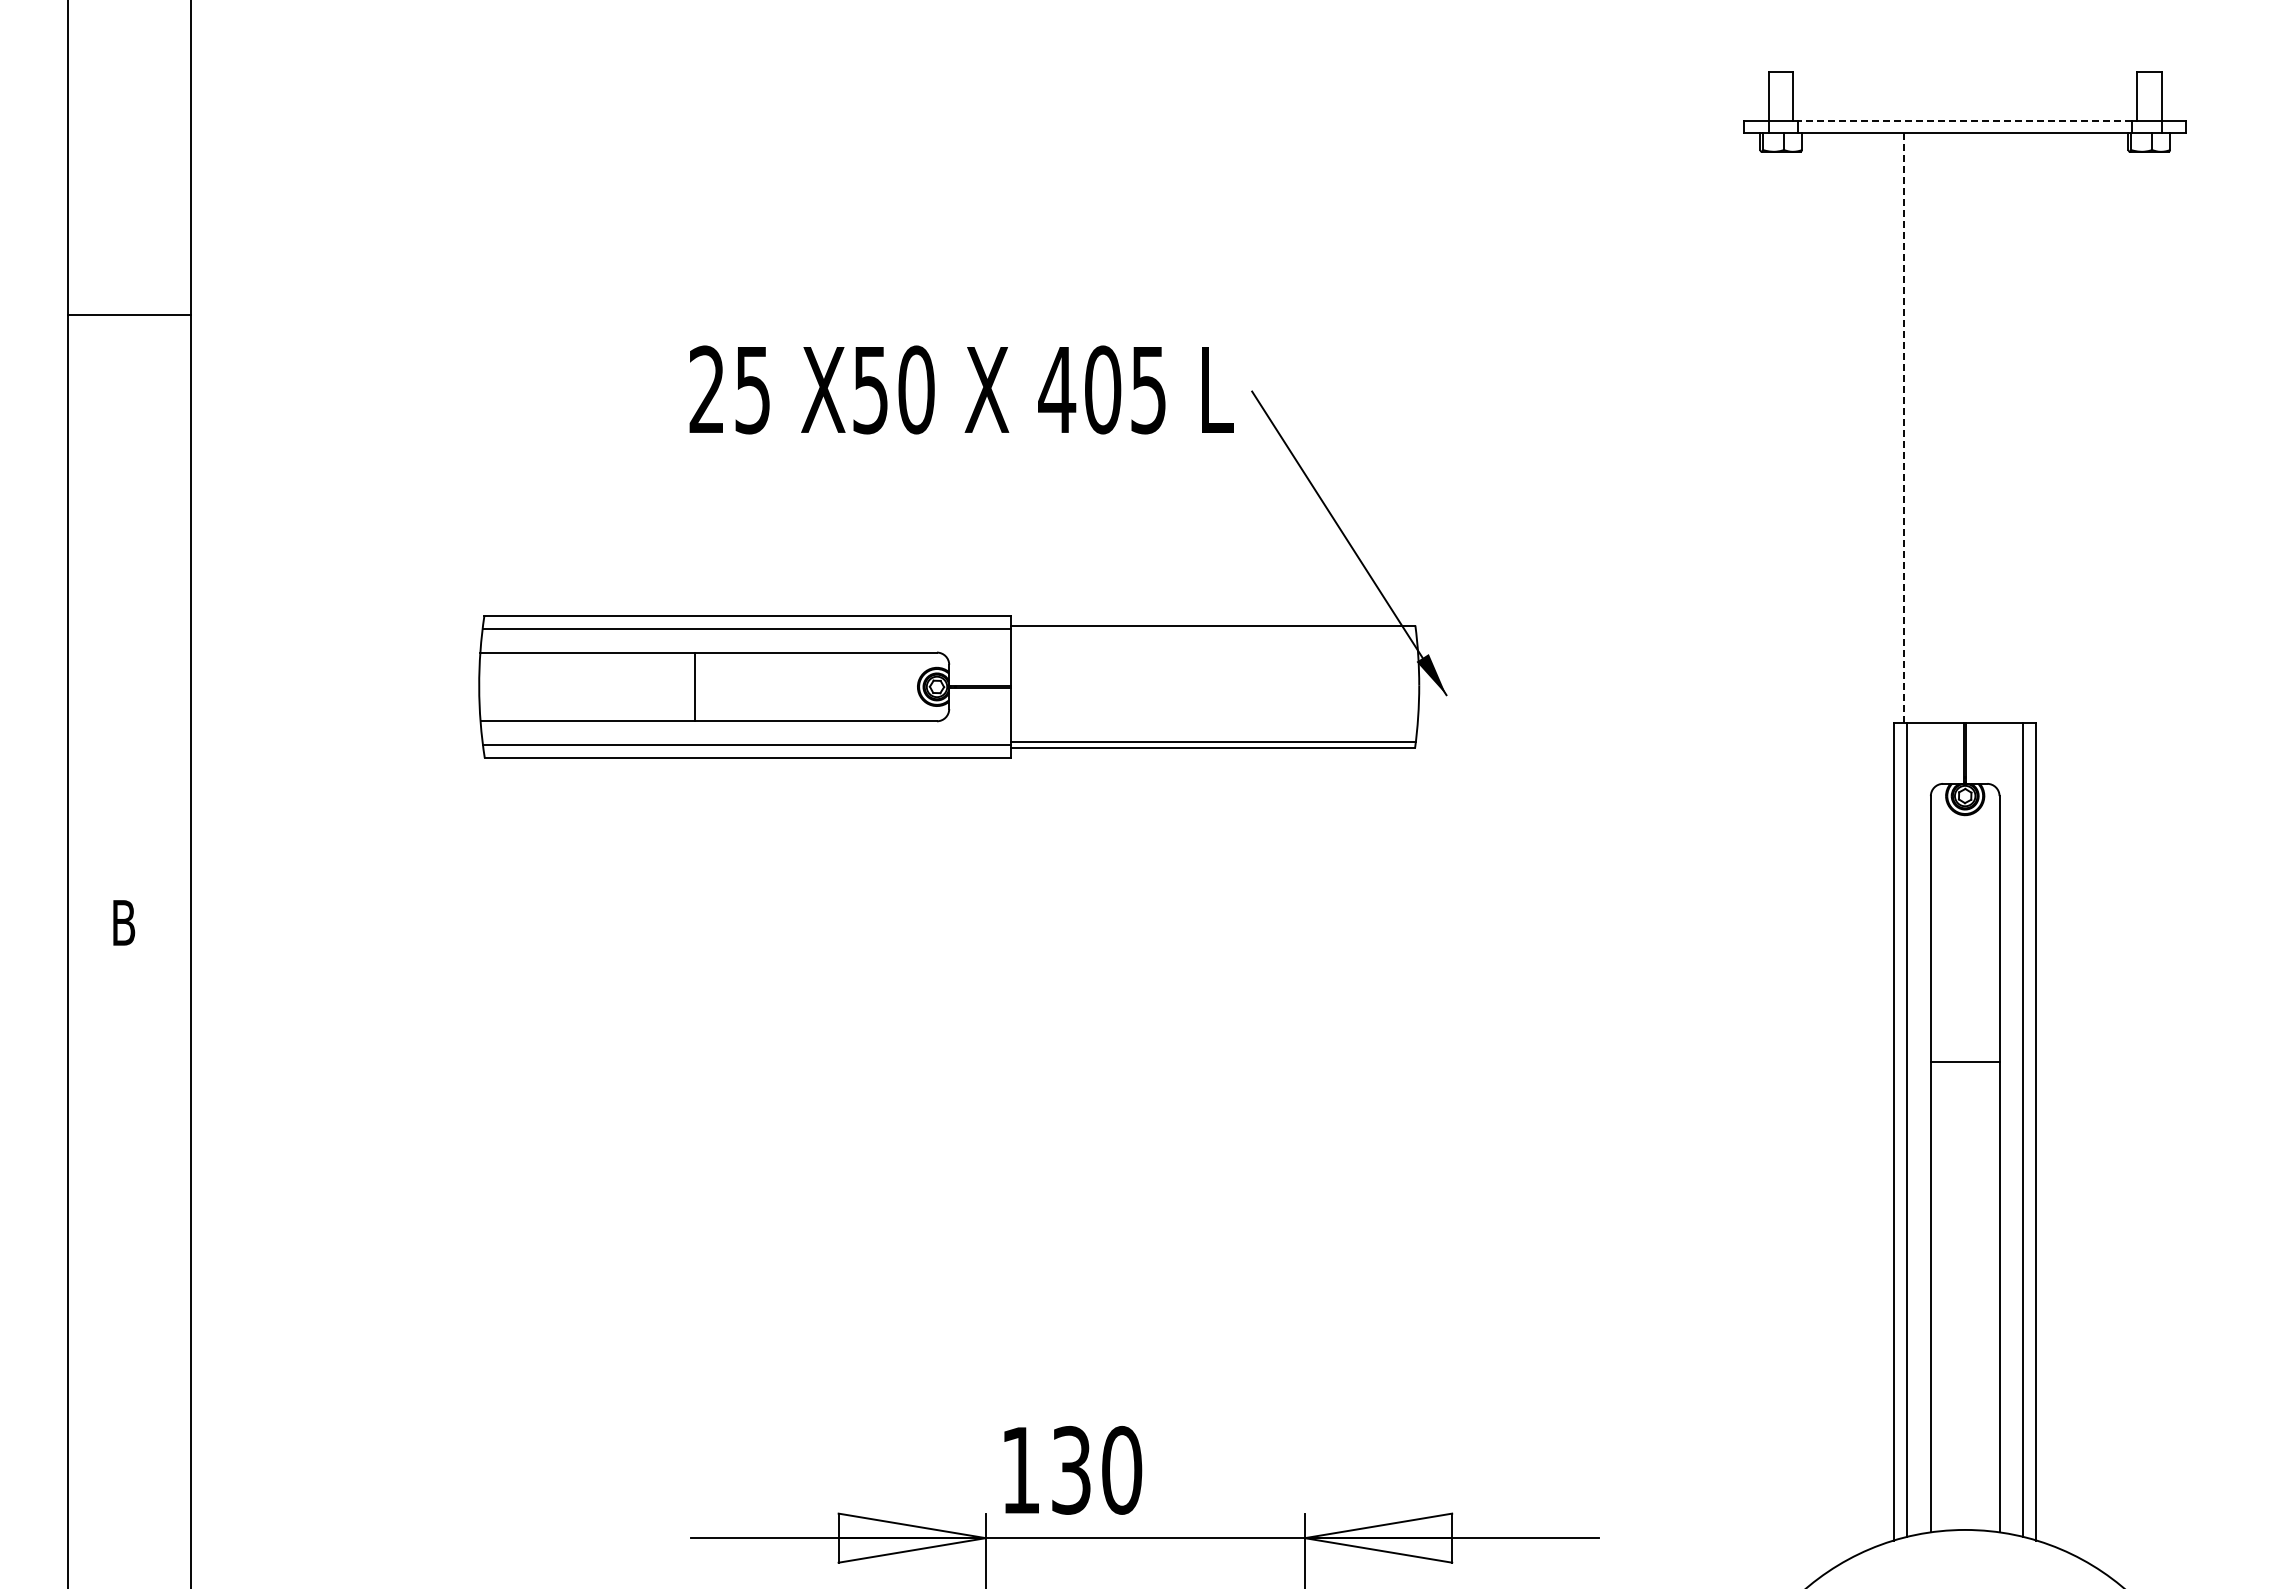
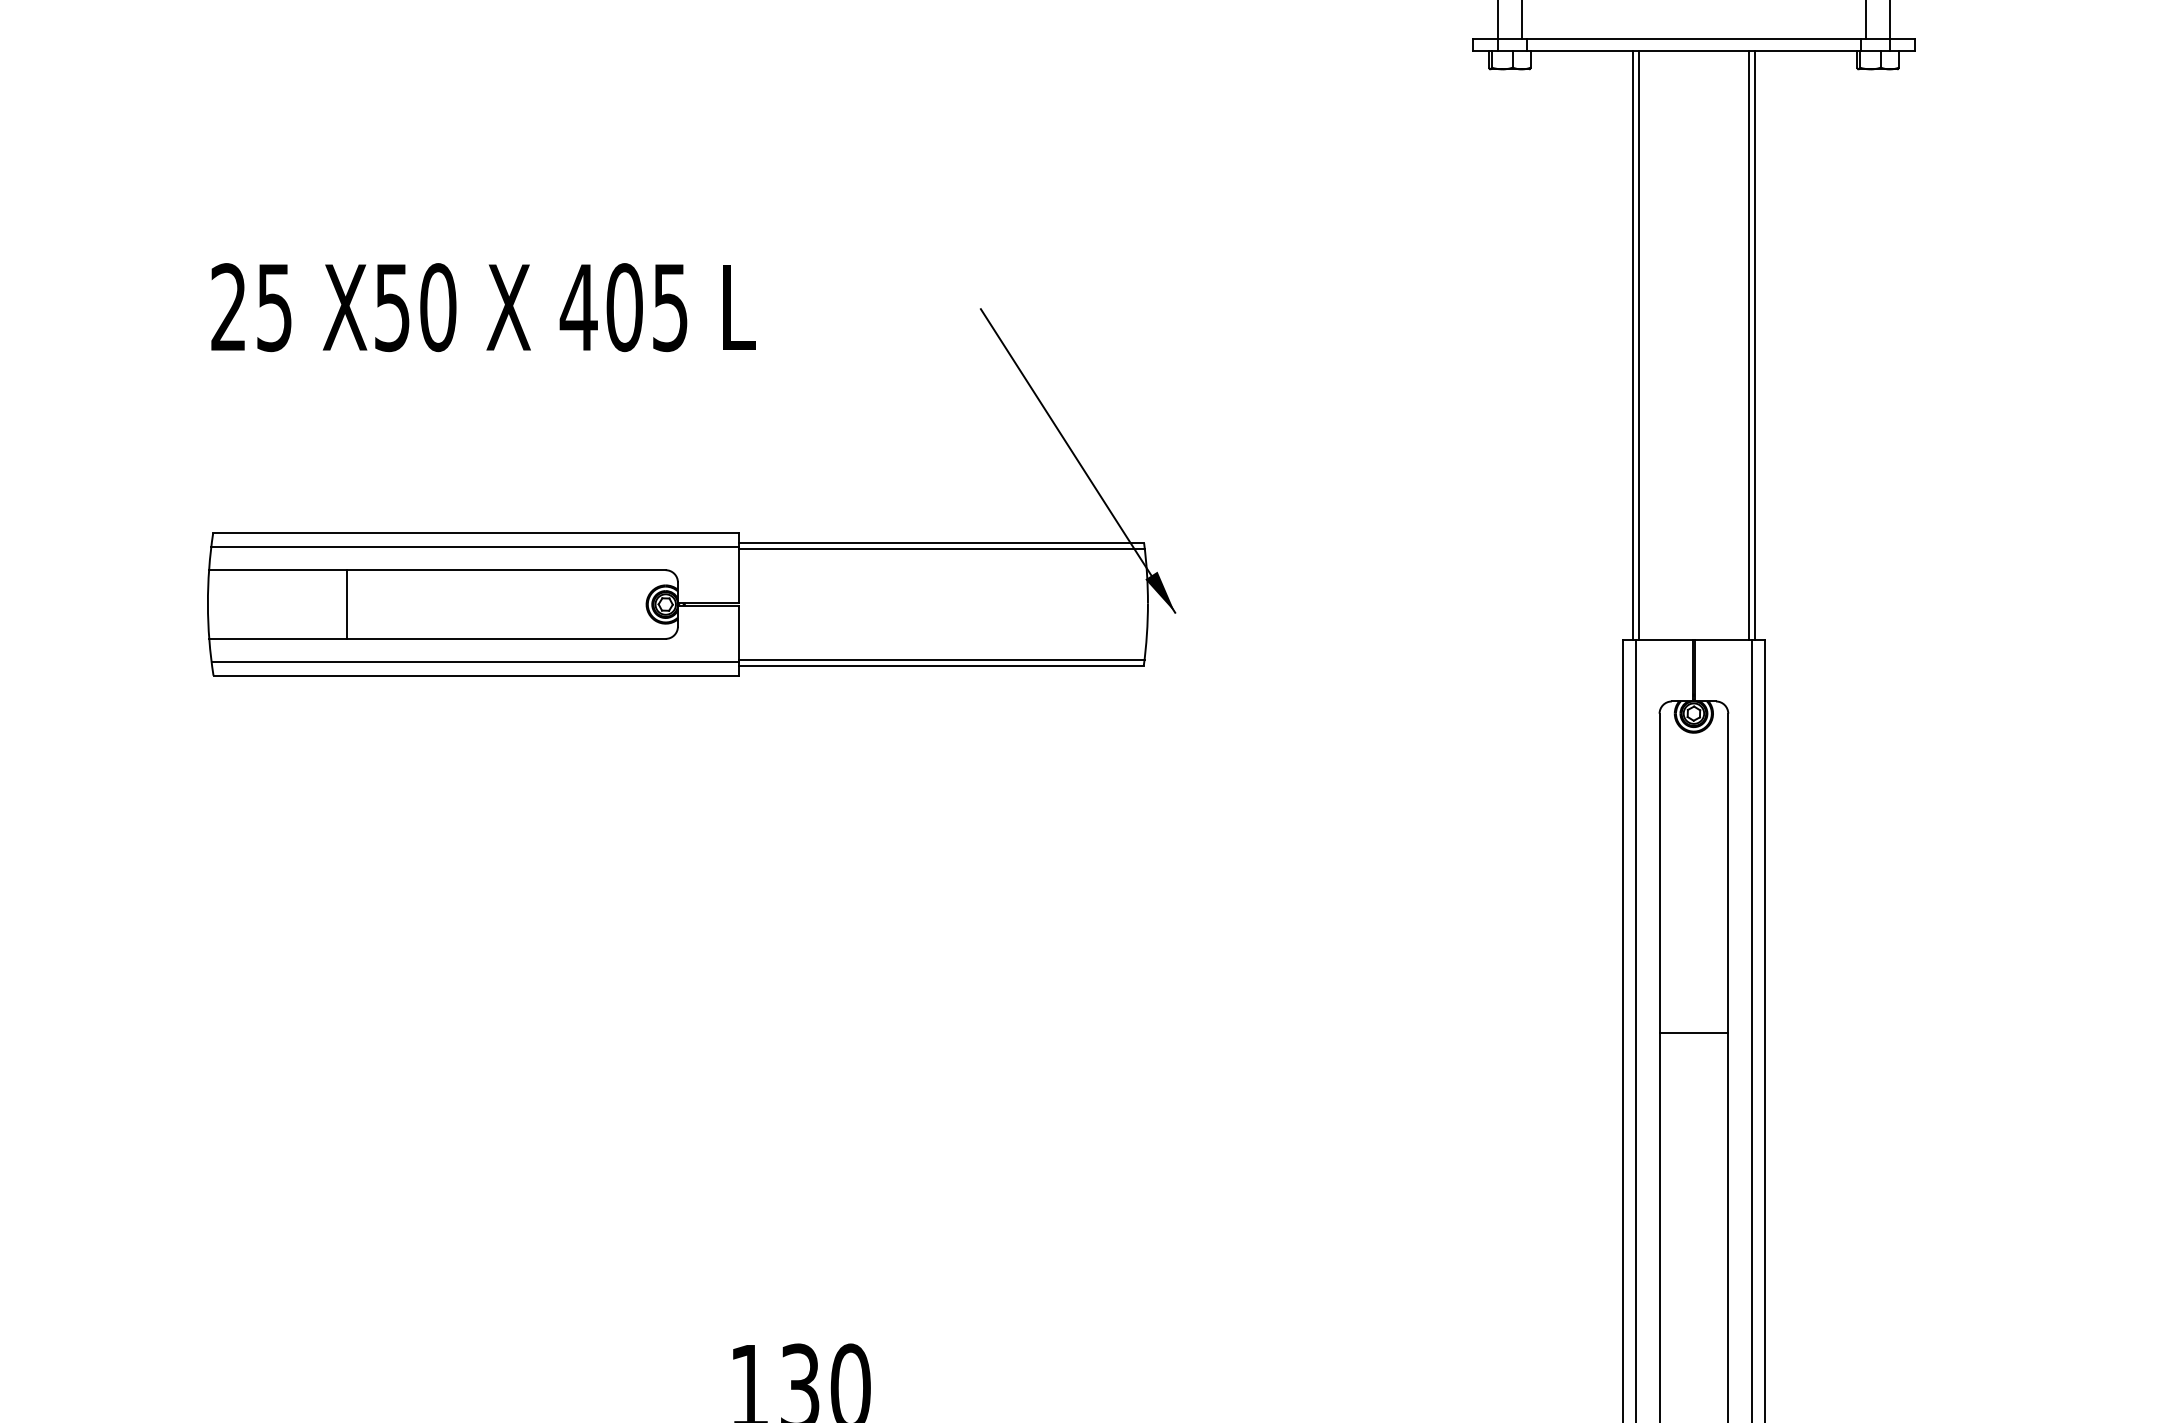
line: (1965, 121) -> (1694, 39), dashed -> solid
text: (961, 389) -> (483, 307), moved
line: (1903, 427) -> (1632, 345), dashed -> solid
line: (1909, 427) -> (1638, 345), added
line: (2020, 427) -> (1749, 345), added
line: (2026, 427) -> (1755, 345), added
line: (1213, 631) -> (942, 549), added
line: (694, 686) -> (346, 604), moved
line: (1964, 1062) -> (1693, 1033), moved

